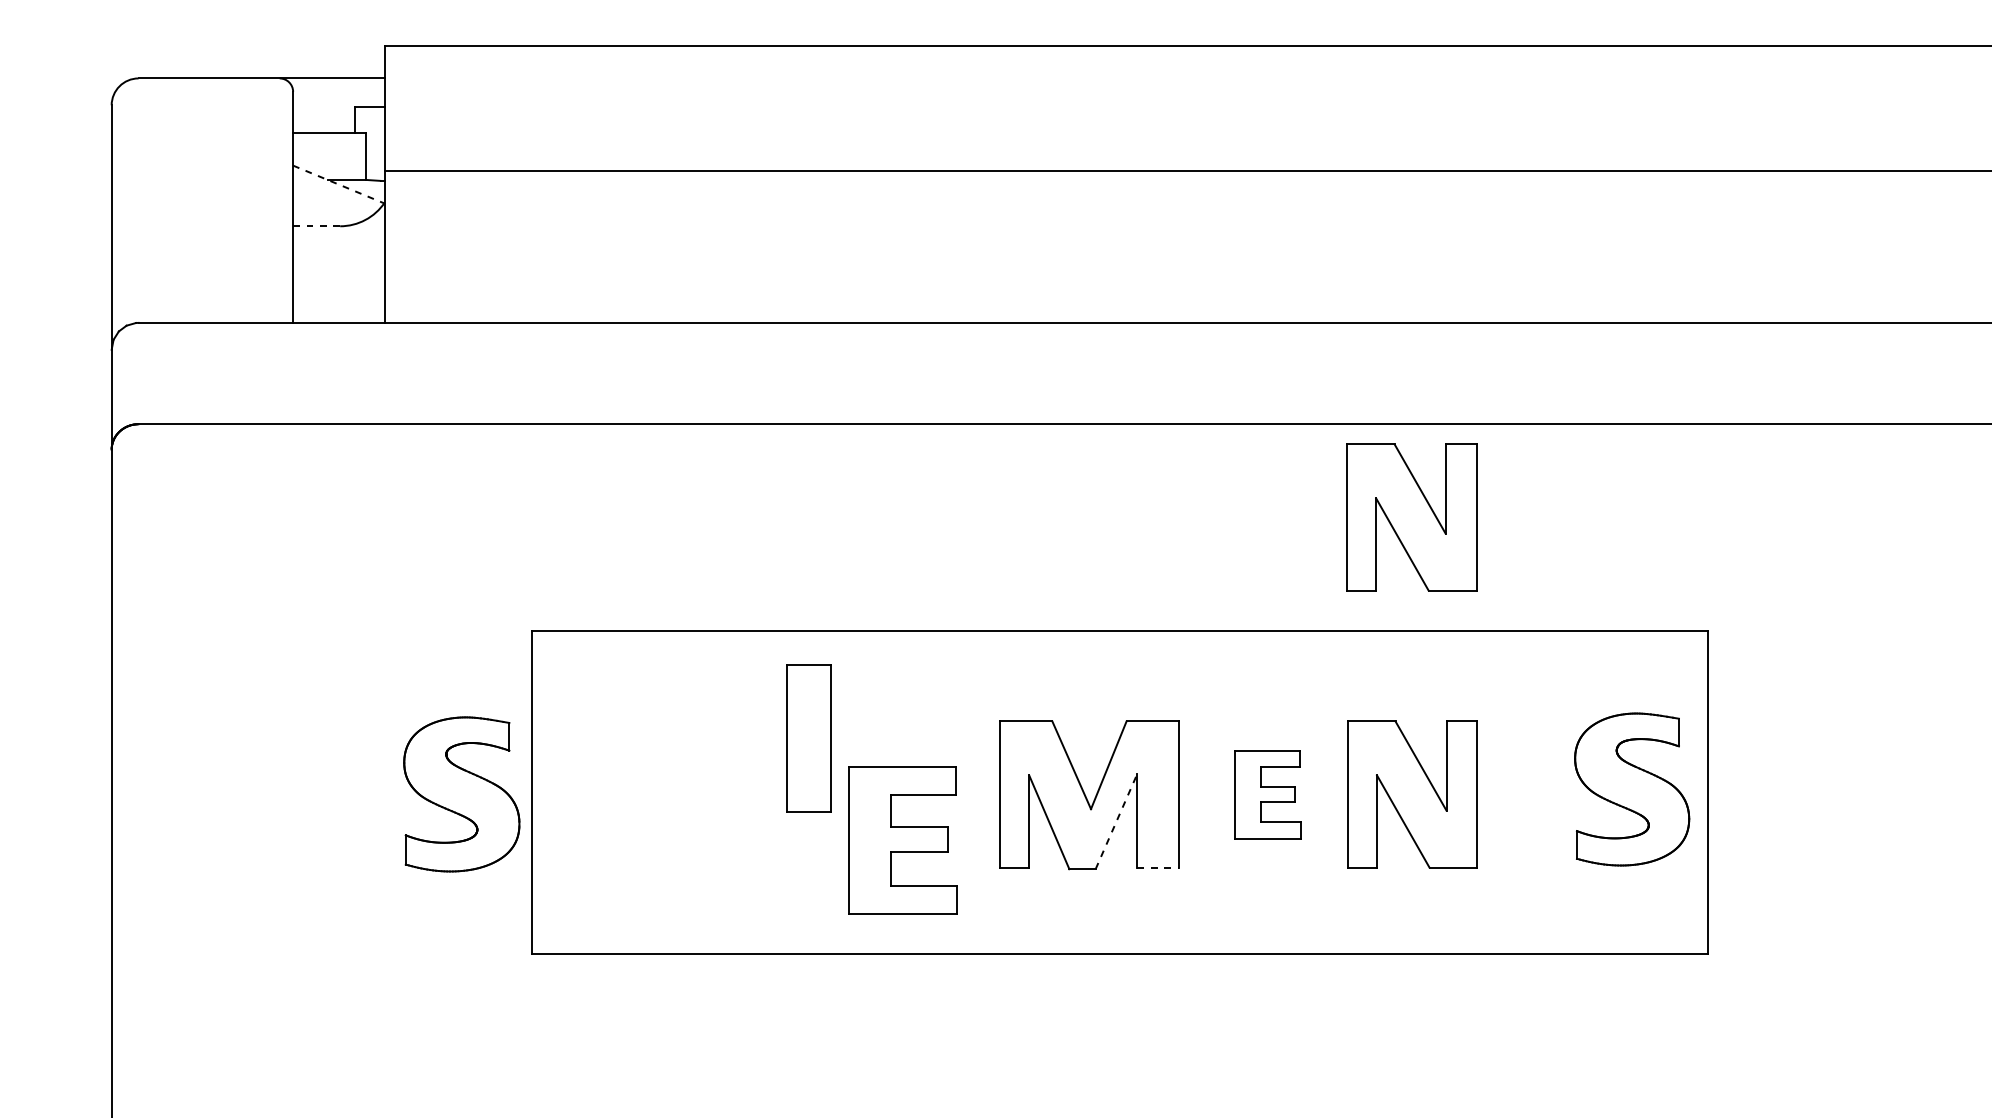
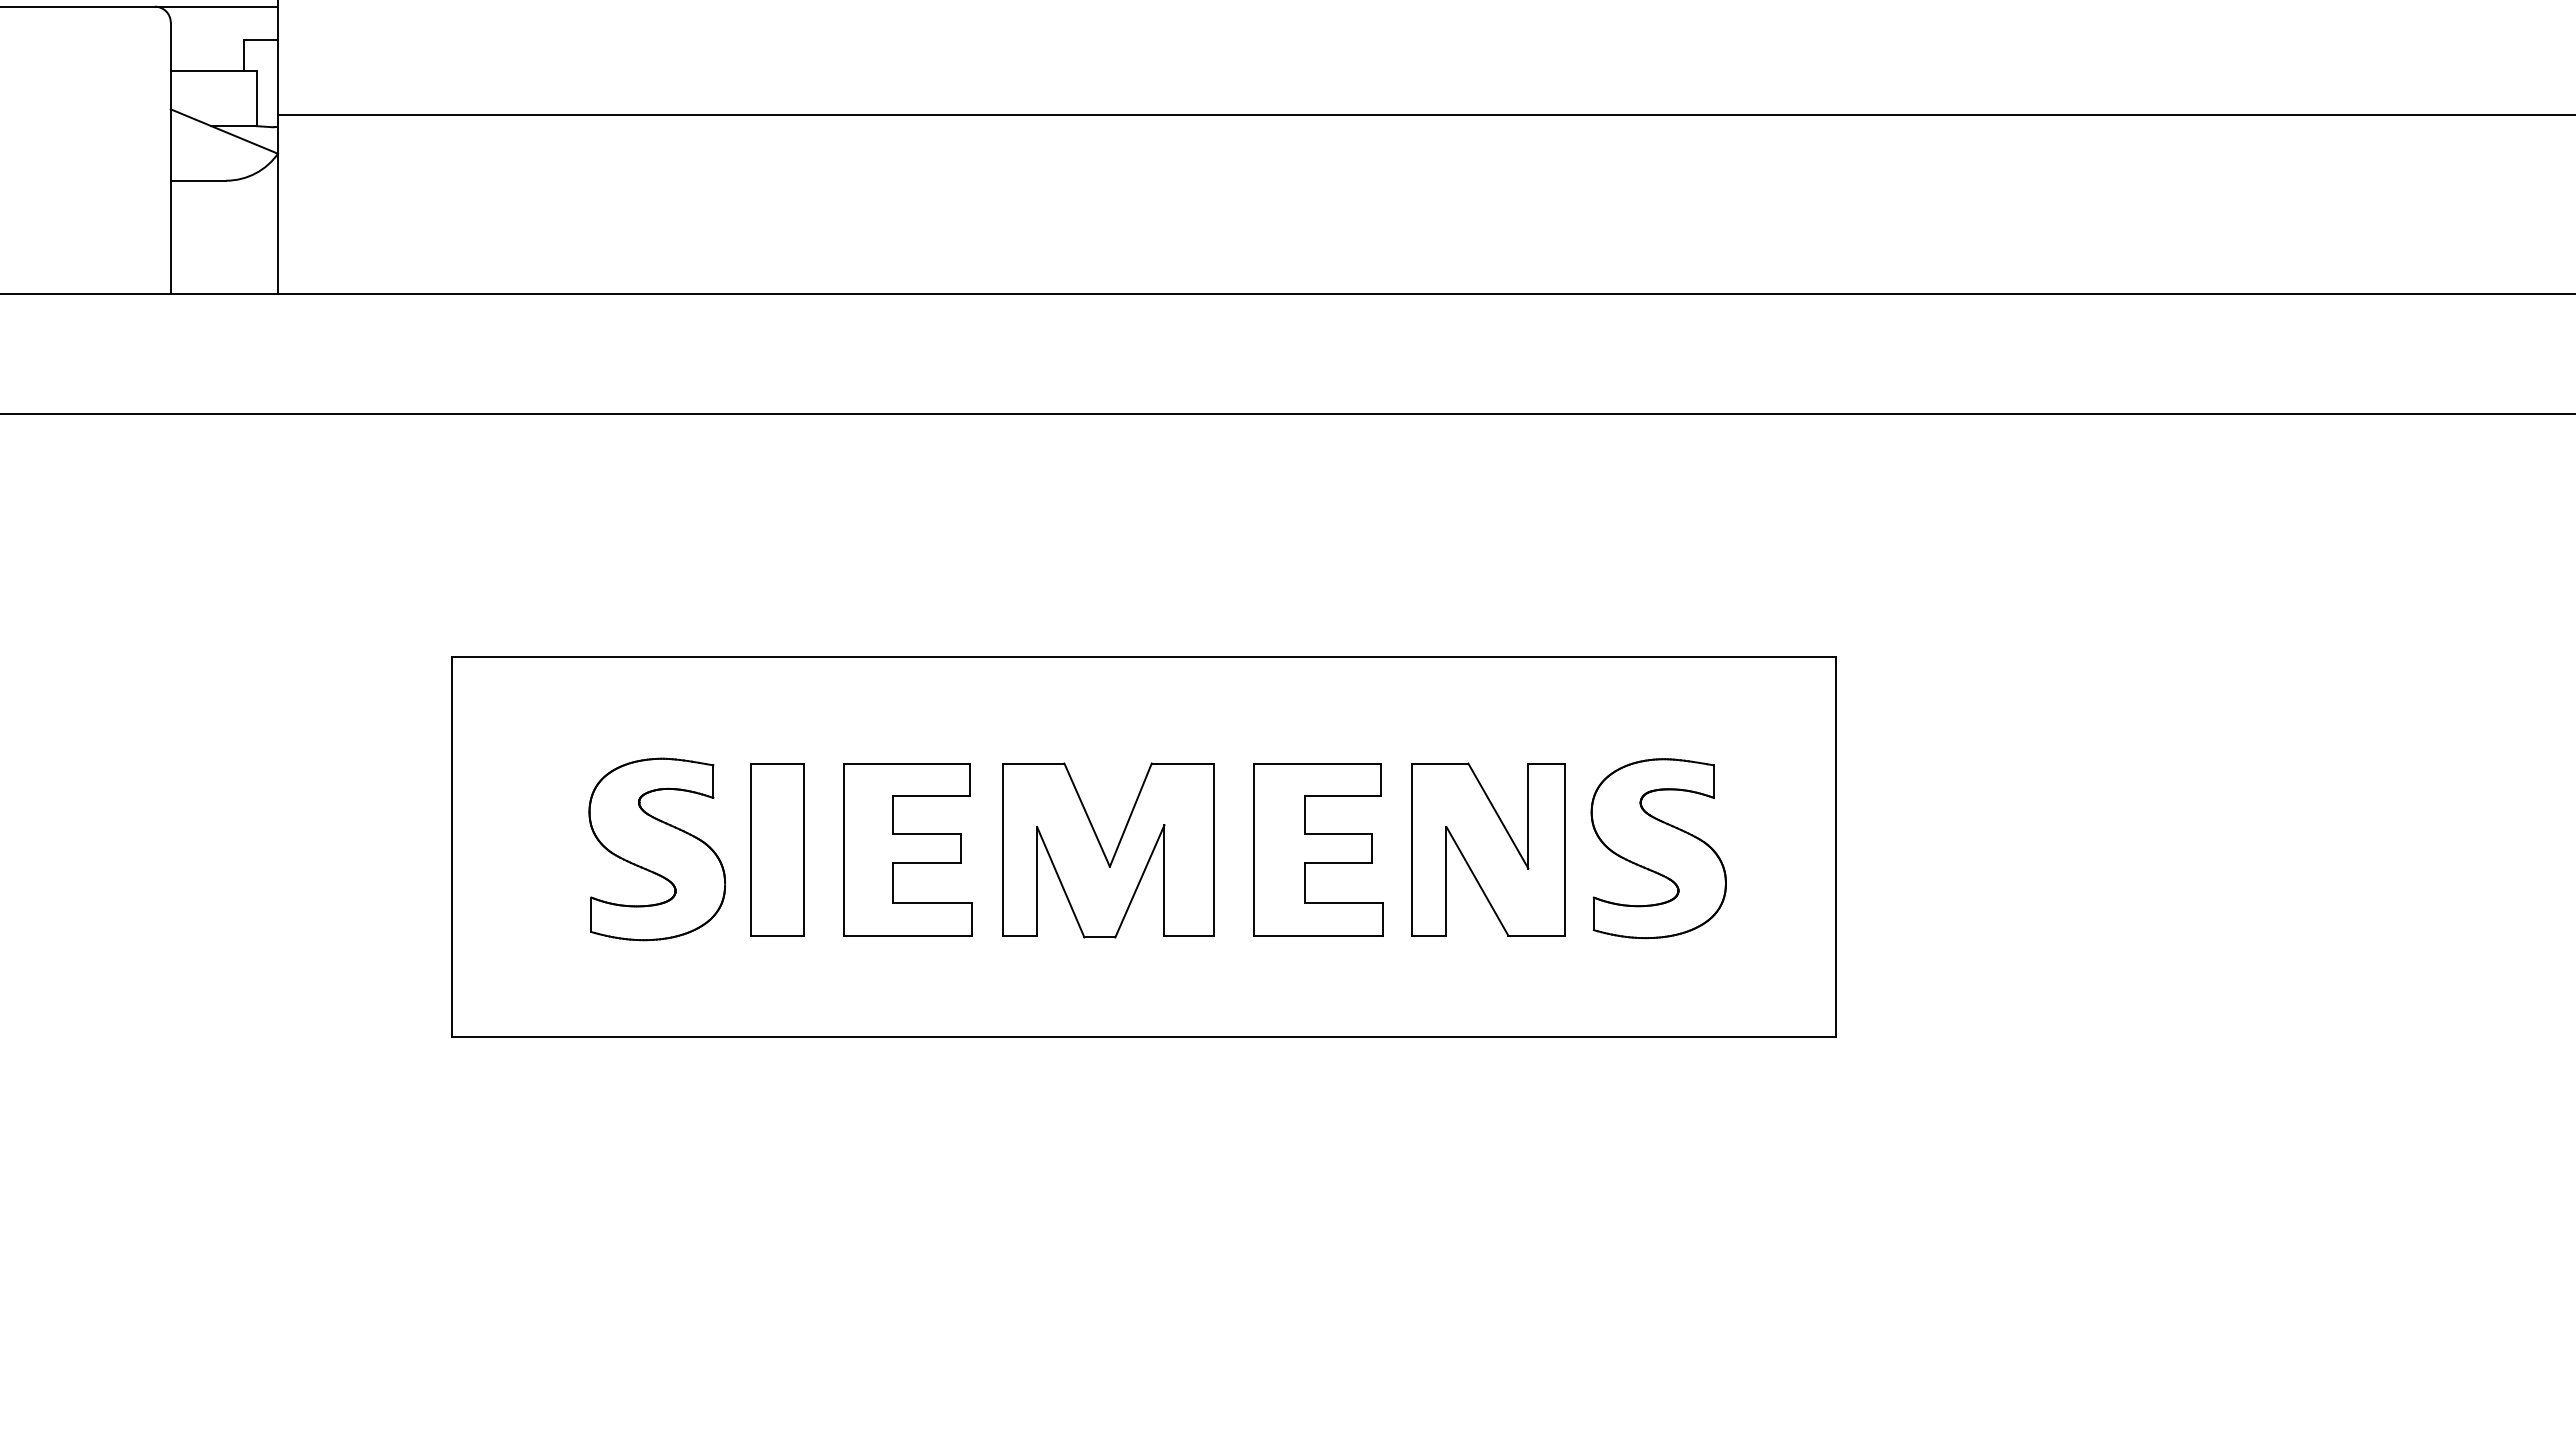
line: (338, 184) -> (224, 131), dashed -> solid
line: (316, 226) -> (198, 180), dashed -> solid
part: (1411, 517) -> (1487, 523), removed
part: (808, 738) -> (777, 849), moved
part: (1631, 789) -> (1658, 848), moved
part: (461, 794) -> (656, 849), moved
part: (1268, 794) -> (1318, 849), size x1.67
line: (1117, 820) -> (1140, 880), dashed -> solid
part: (902, 840) -> (907, 849), moved
line: (1158, 867) -> (1189, 935), dashed -> solid

